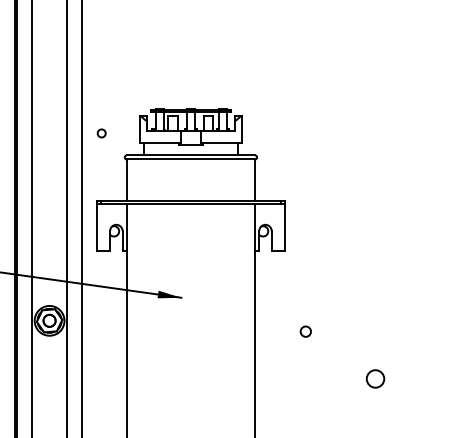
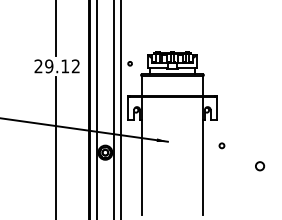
circle: (304, 330) -> (221, 145), moved
circle: (376, 379) -> (260, 166), moved

